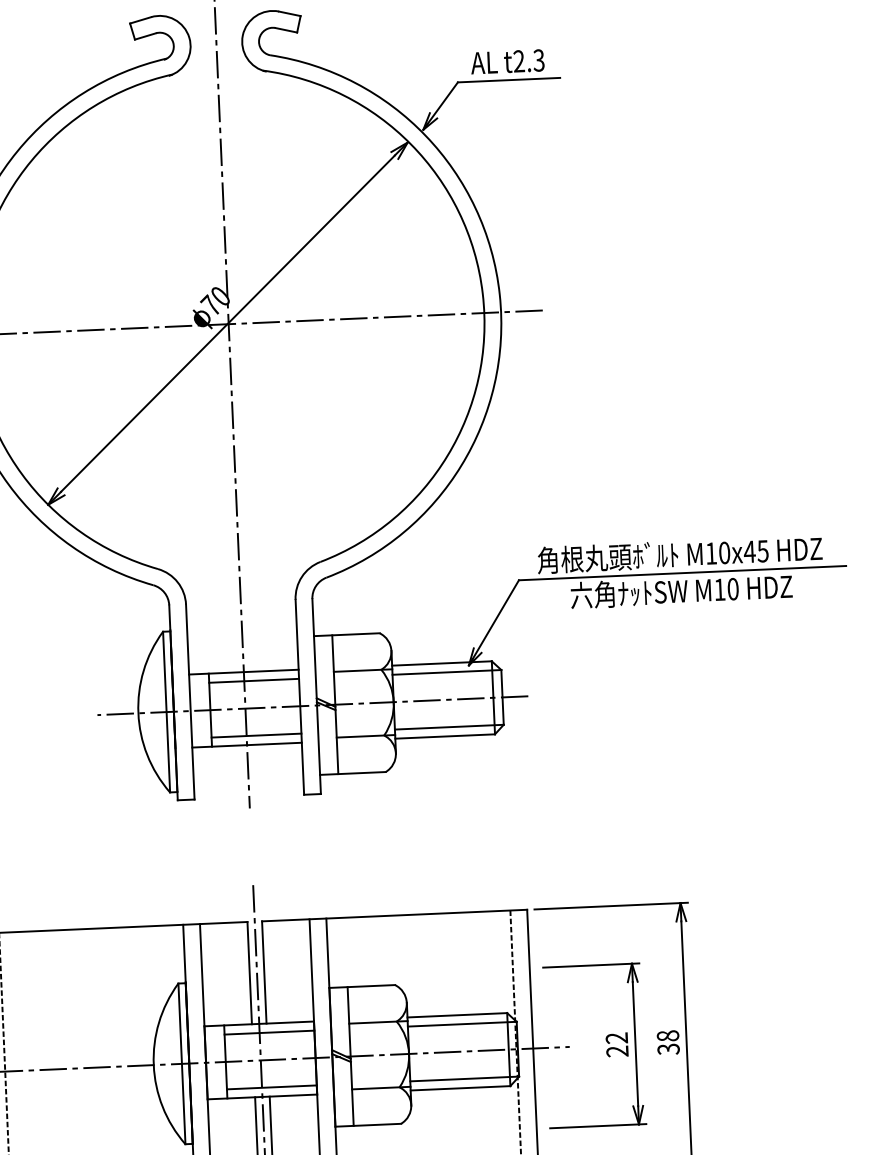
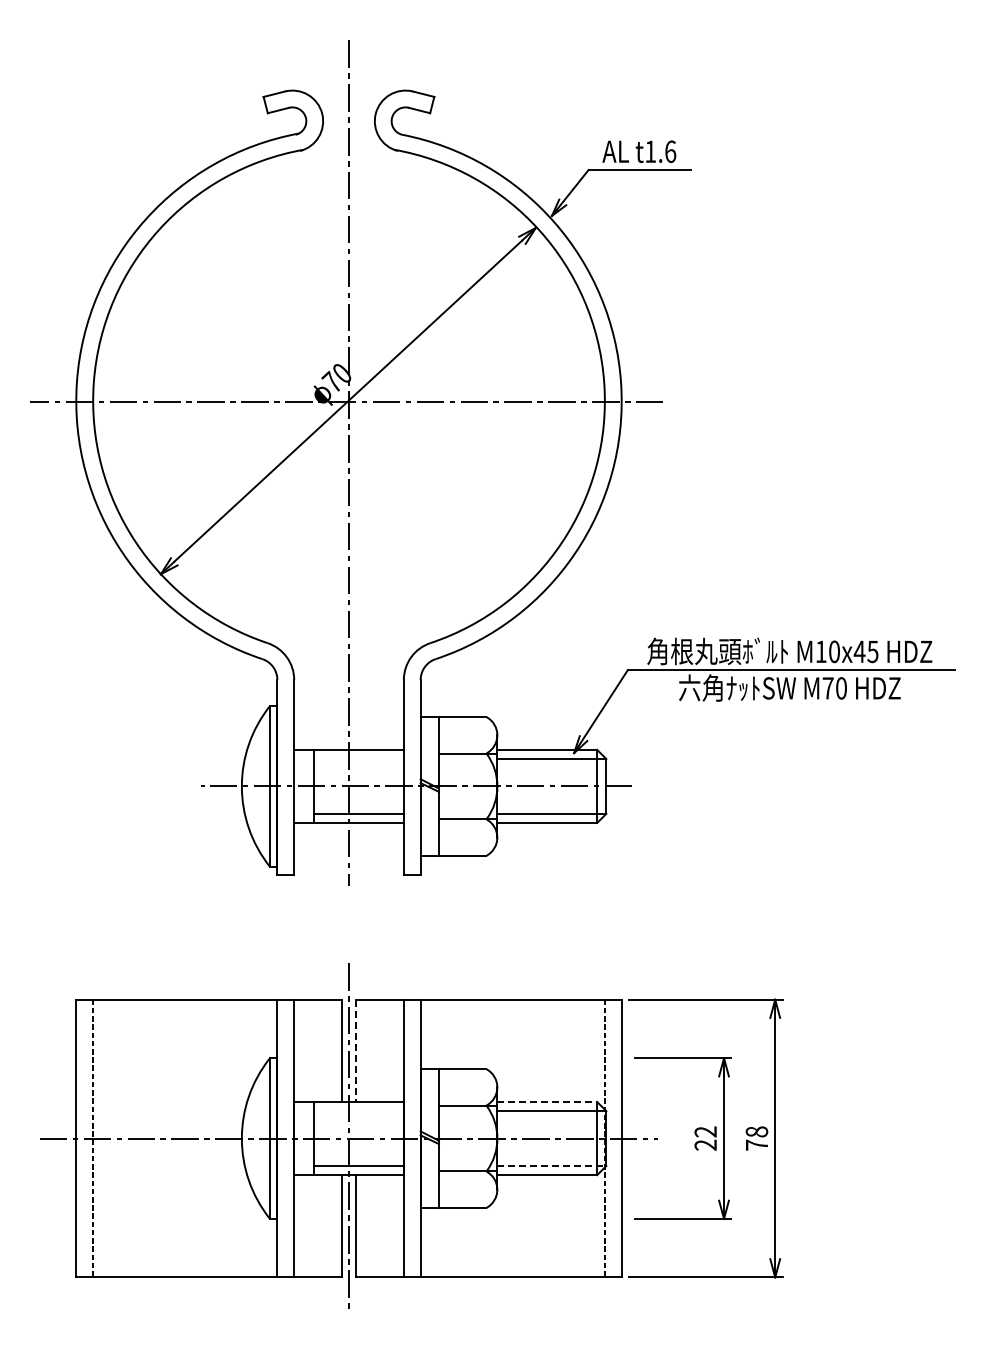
text: (528, 60) -> (660, 151), t2.3 -> t1.6
text: (719, 589) -> (827, 688), M10 -> M70
line: (253, 681) -> (358, 759), removed
line: (264, 973) -> (356, 1051), solid -> dashed
line: (457, 1015) -> (547, 1102), solid -> dashed
line: (269, 1032) -> (358, 1111), removed
text: (668, 1048) -> (756, 1144), 38 -> 78
line: (465, 1078) -> (552, 1165), solid -> dashed

